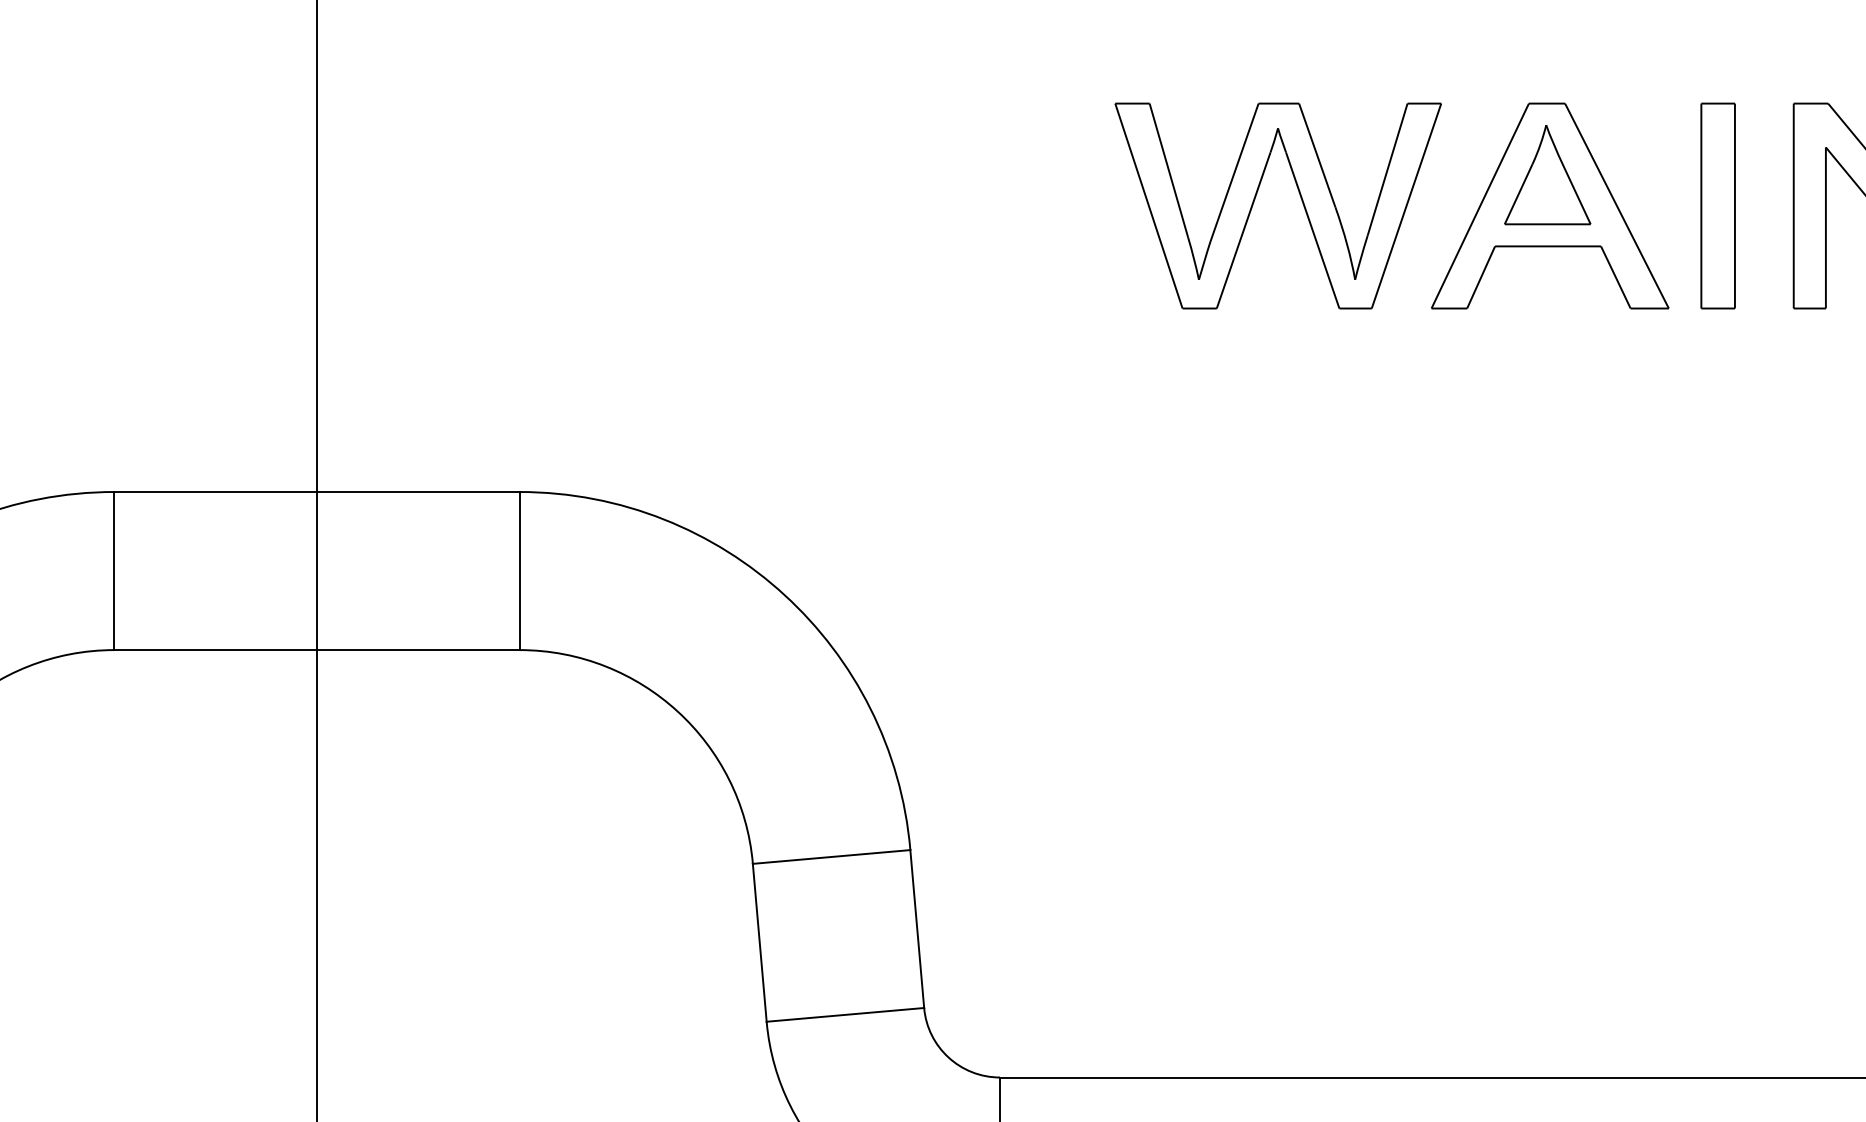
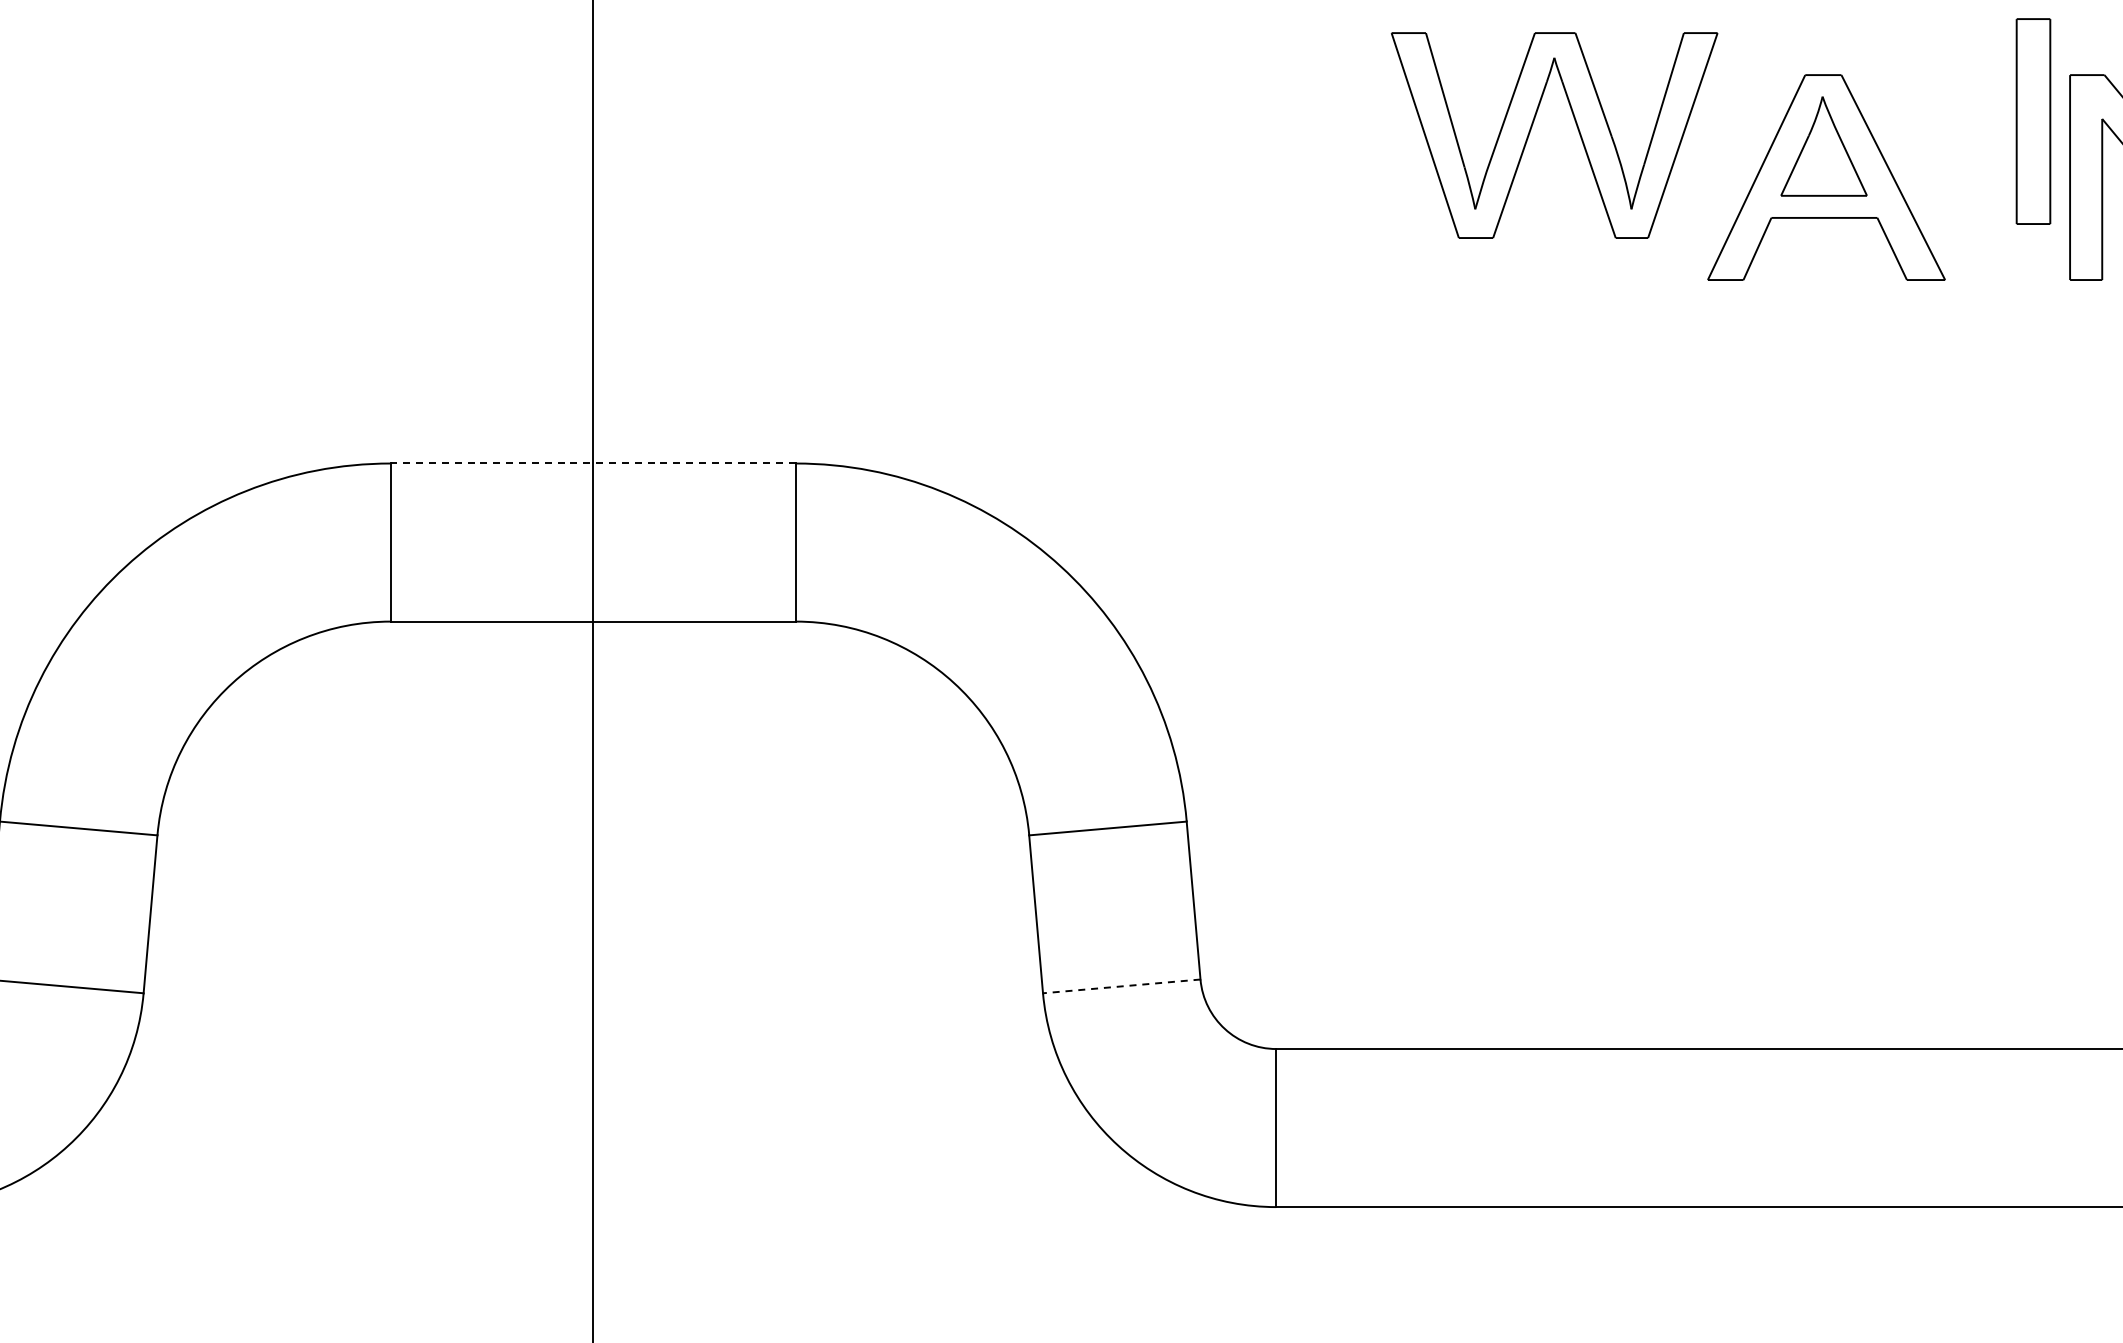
part: (1256, 197) -> (1532, 127), moved
part: (1718, 205) -> (2033, 121), moved
line: (317, 491) -> (593, 463), solid -> dashed
line: (845, 1014) -> (1121, 986), solid -> dashed

